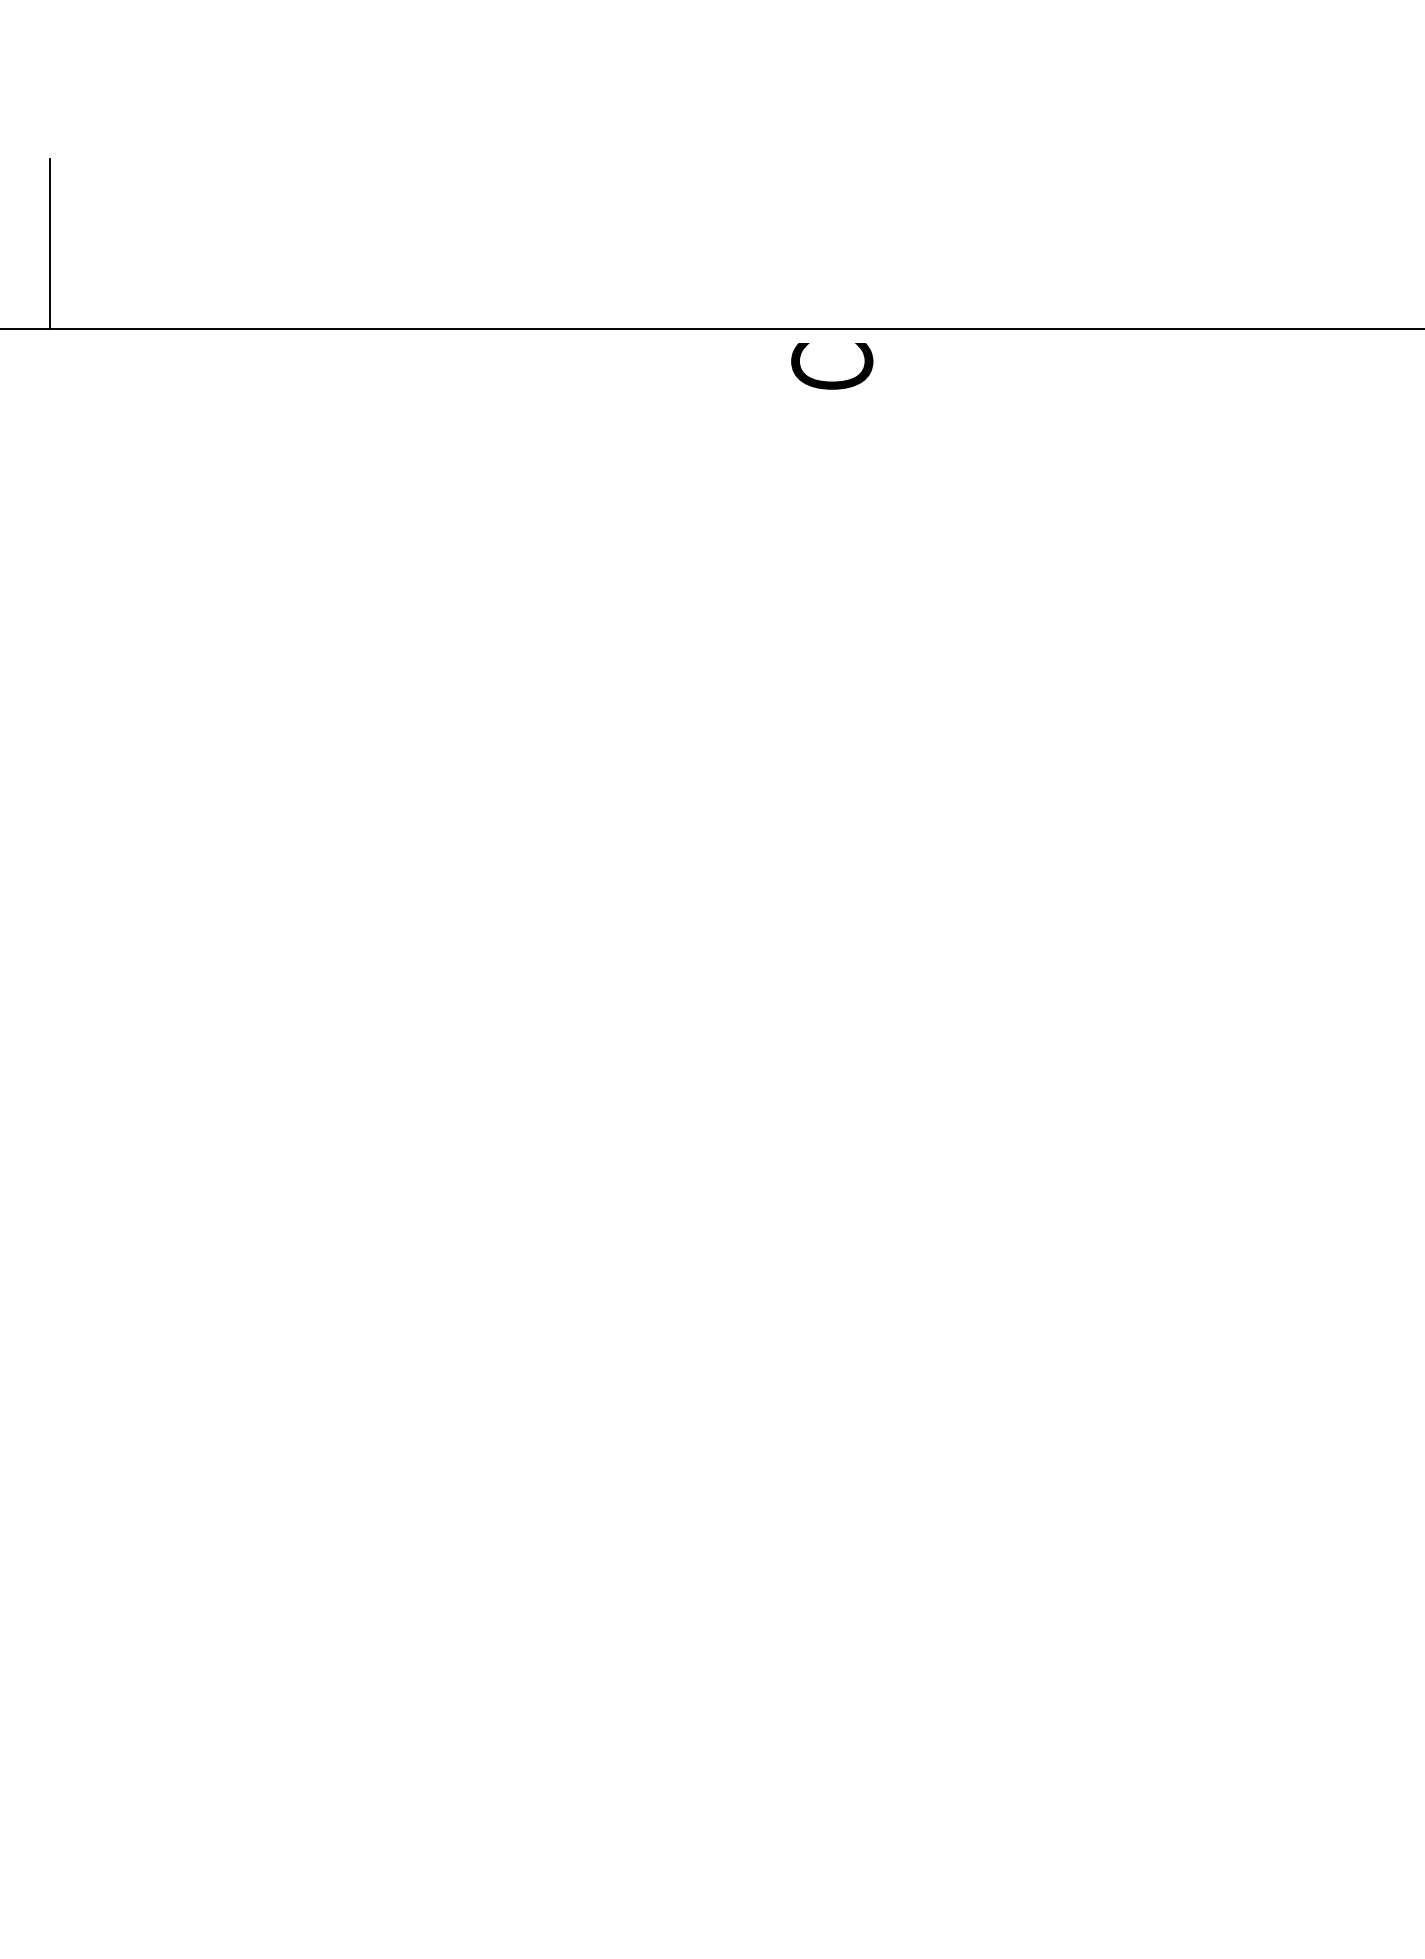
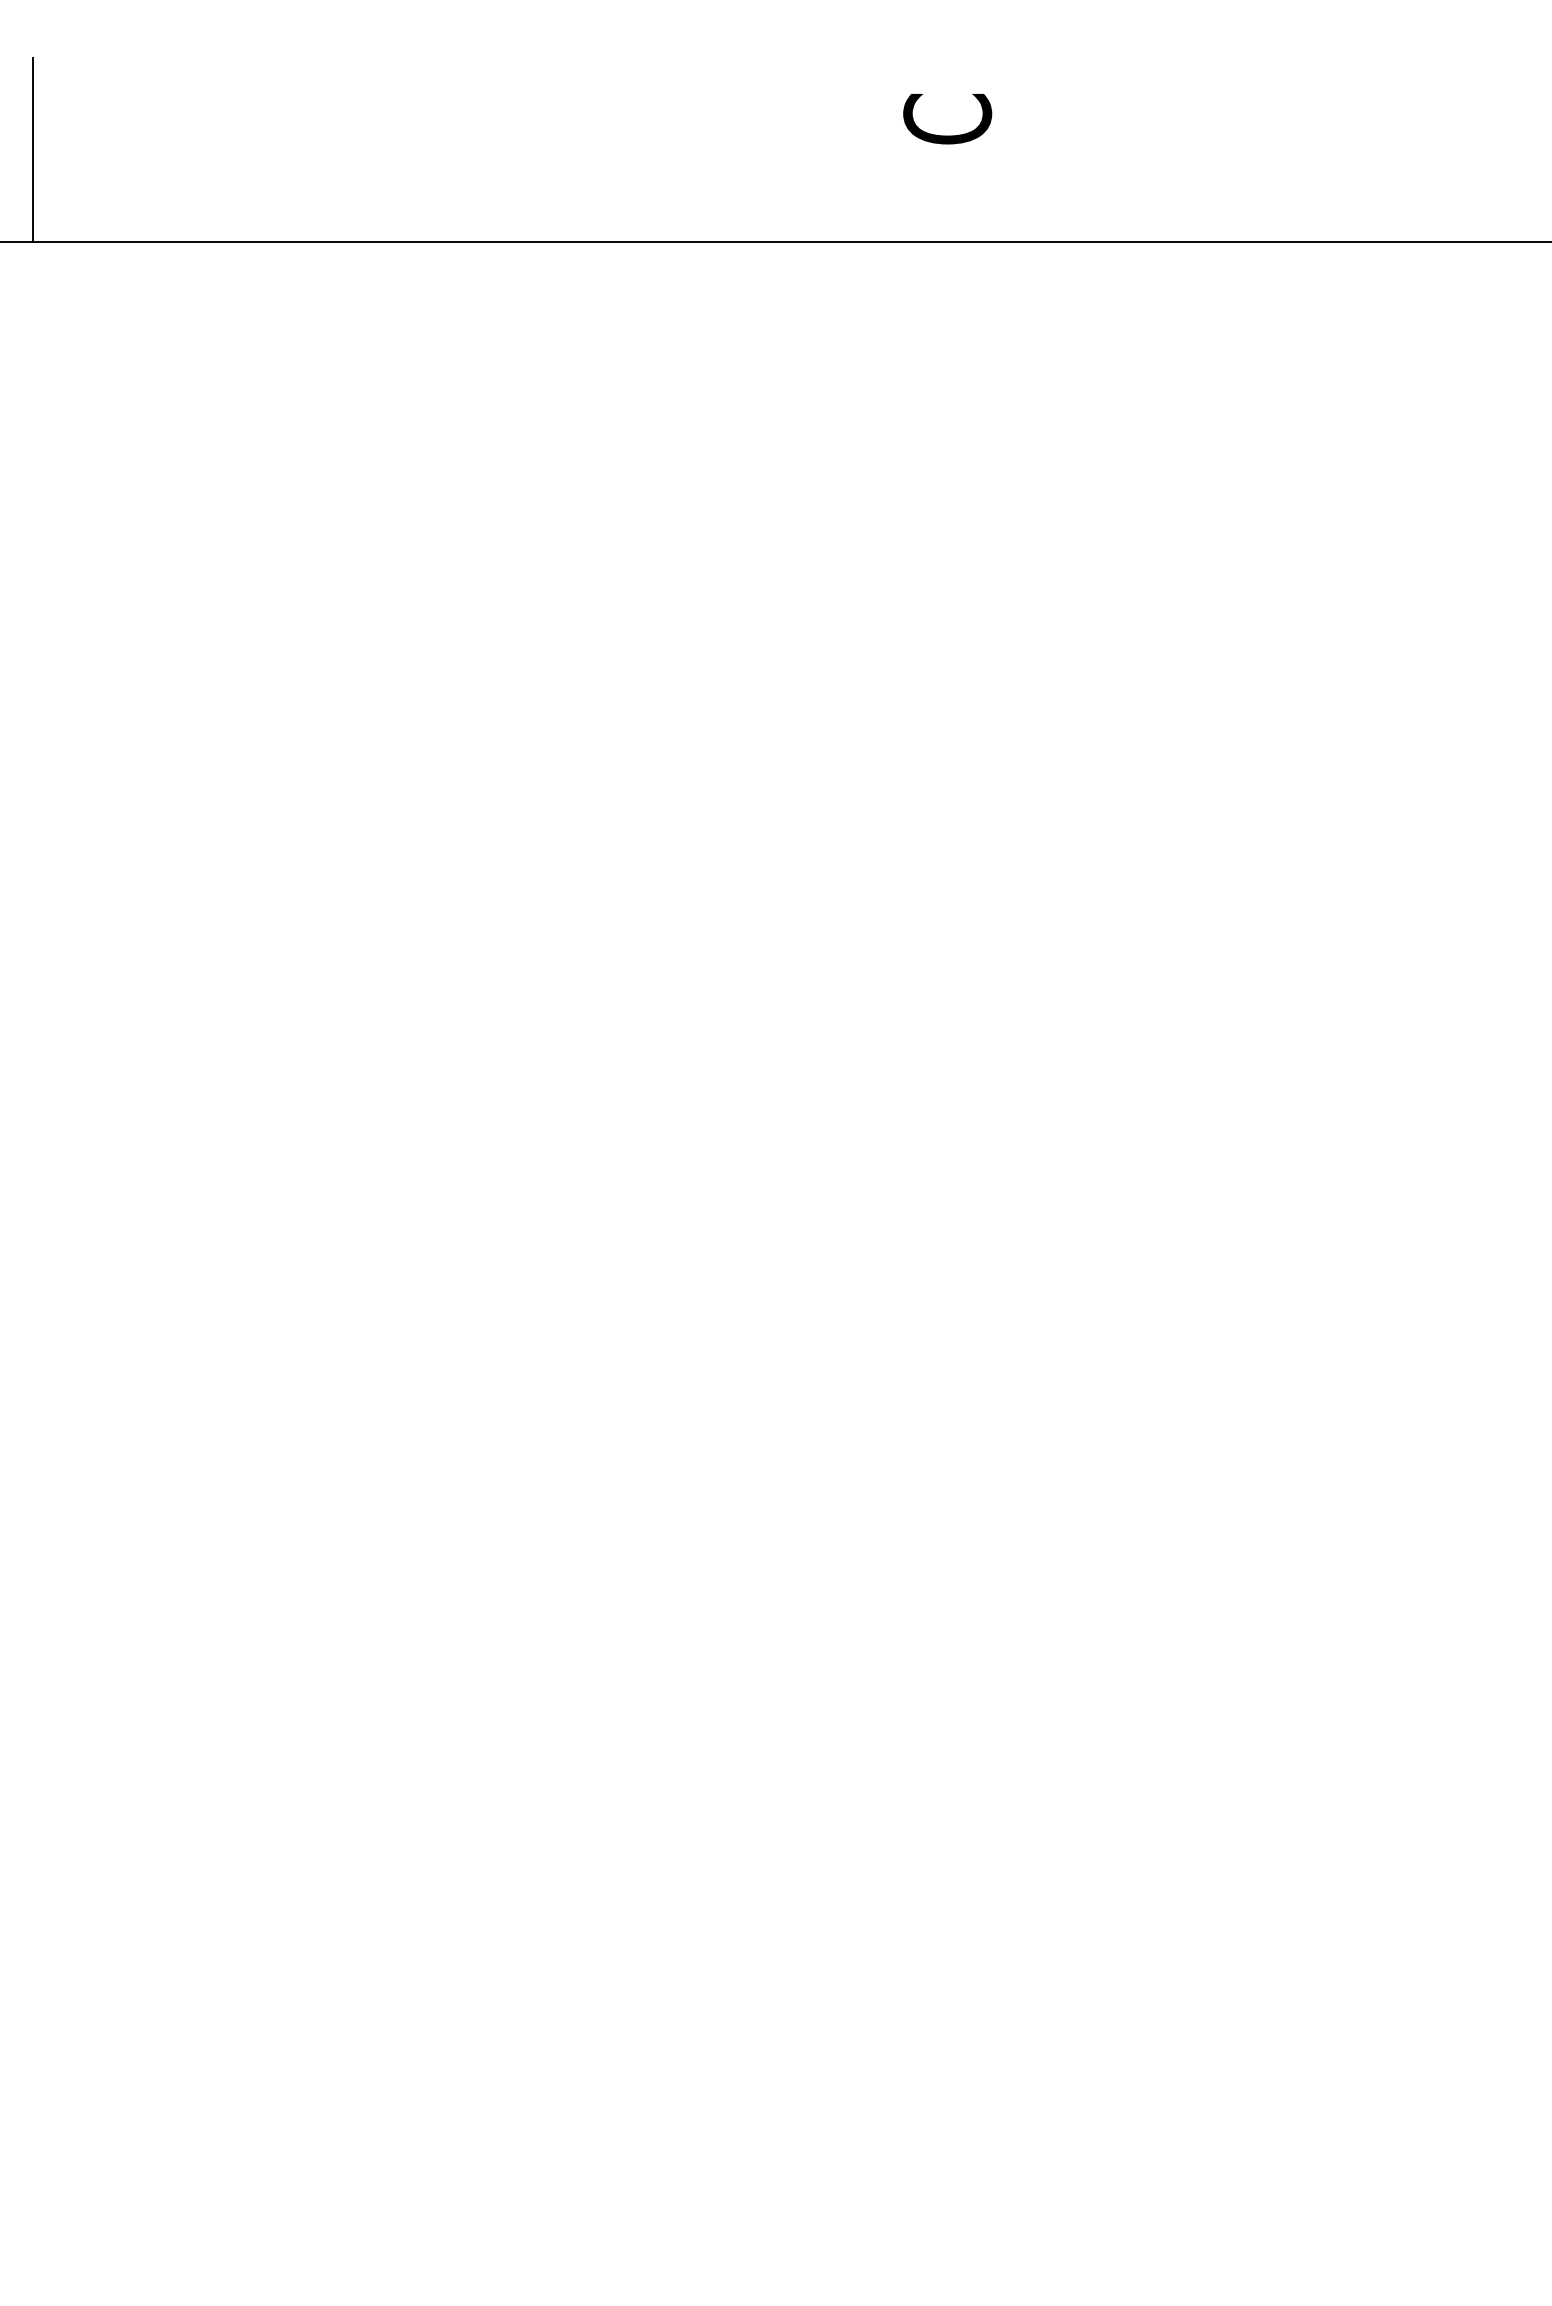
text: (832, 366) -> (947, 119), moved

